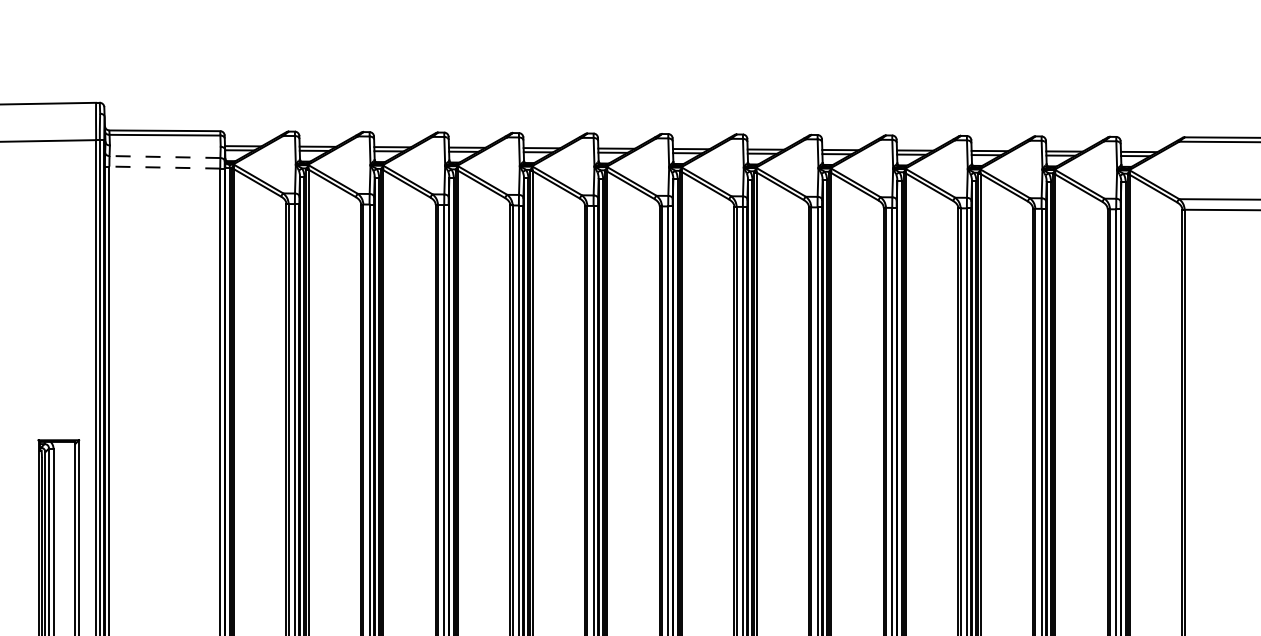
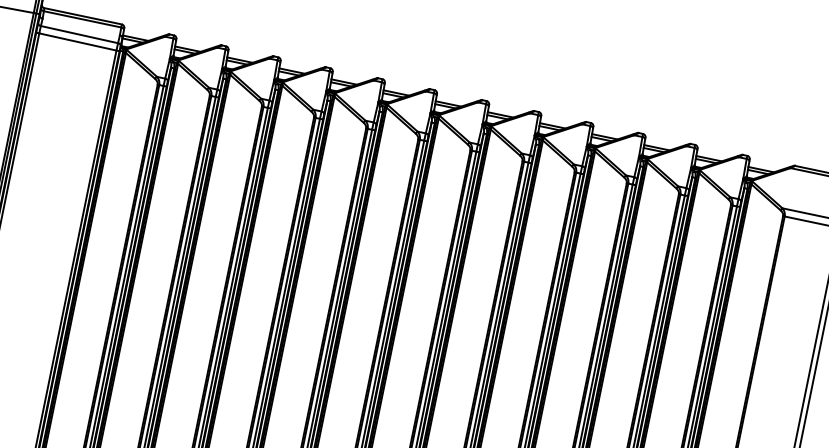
line: (164, 157) -> (79, 34), dashed -> solid
line: (164, 167) -> (77, 41), dashed -> solid

